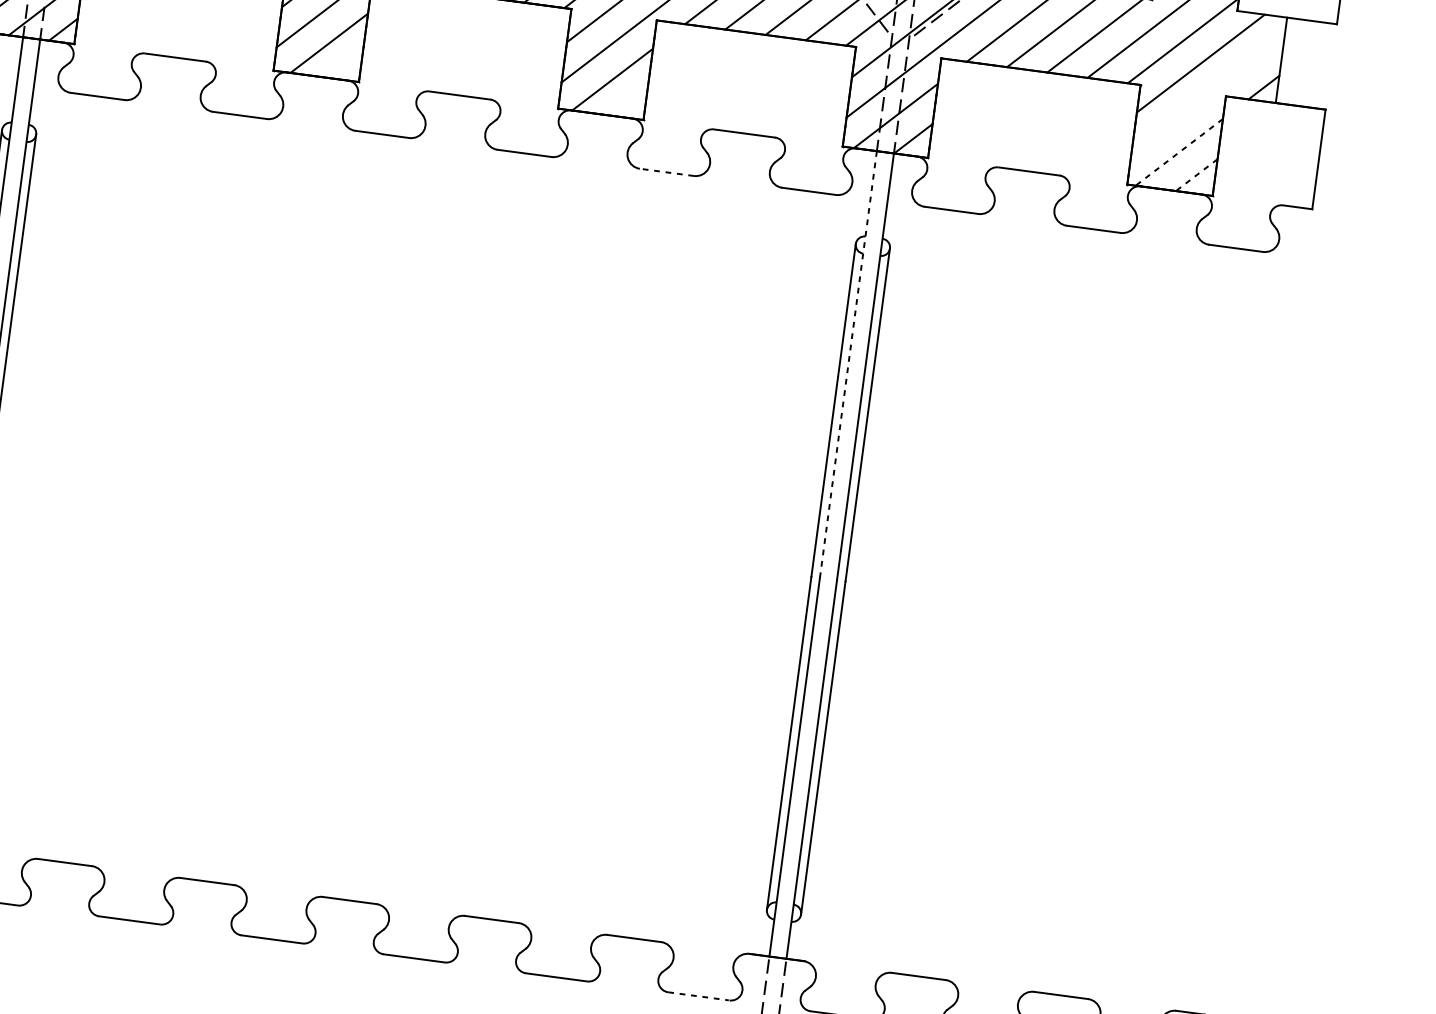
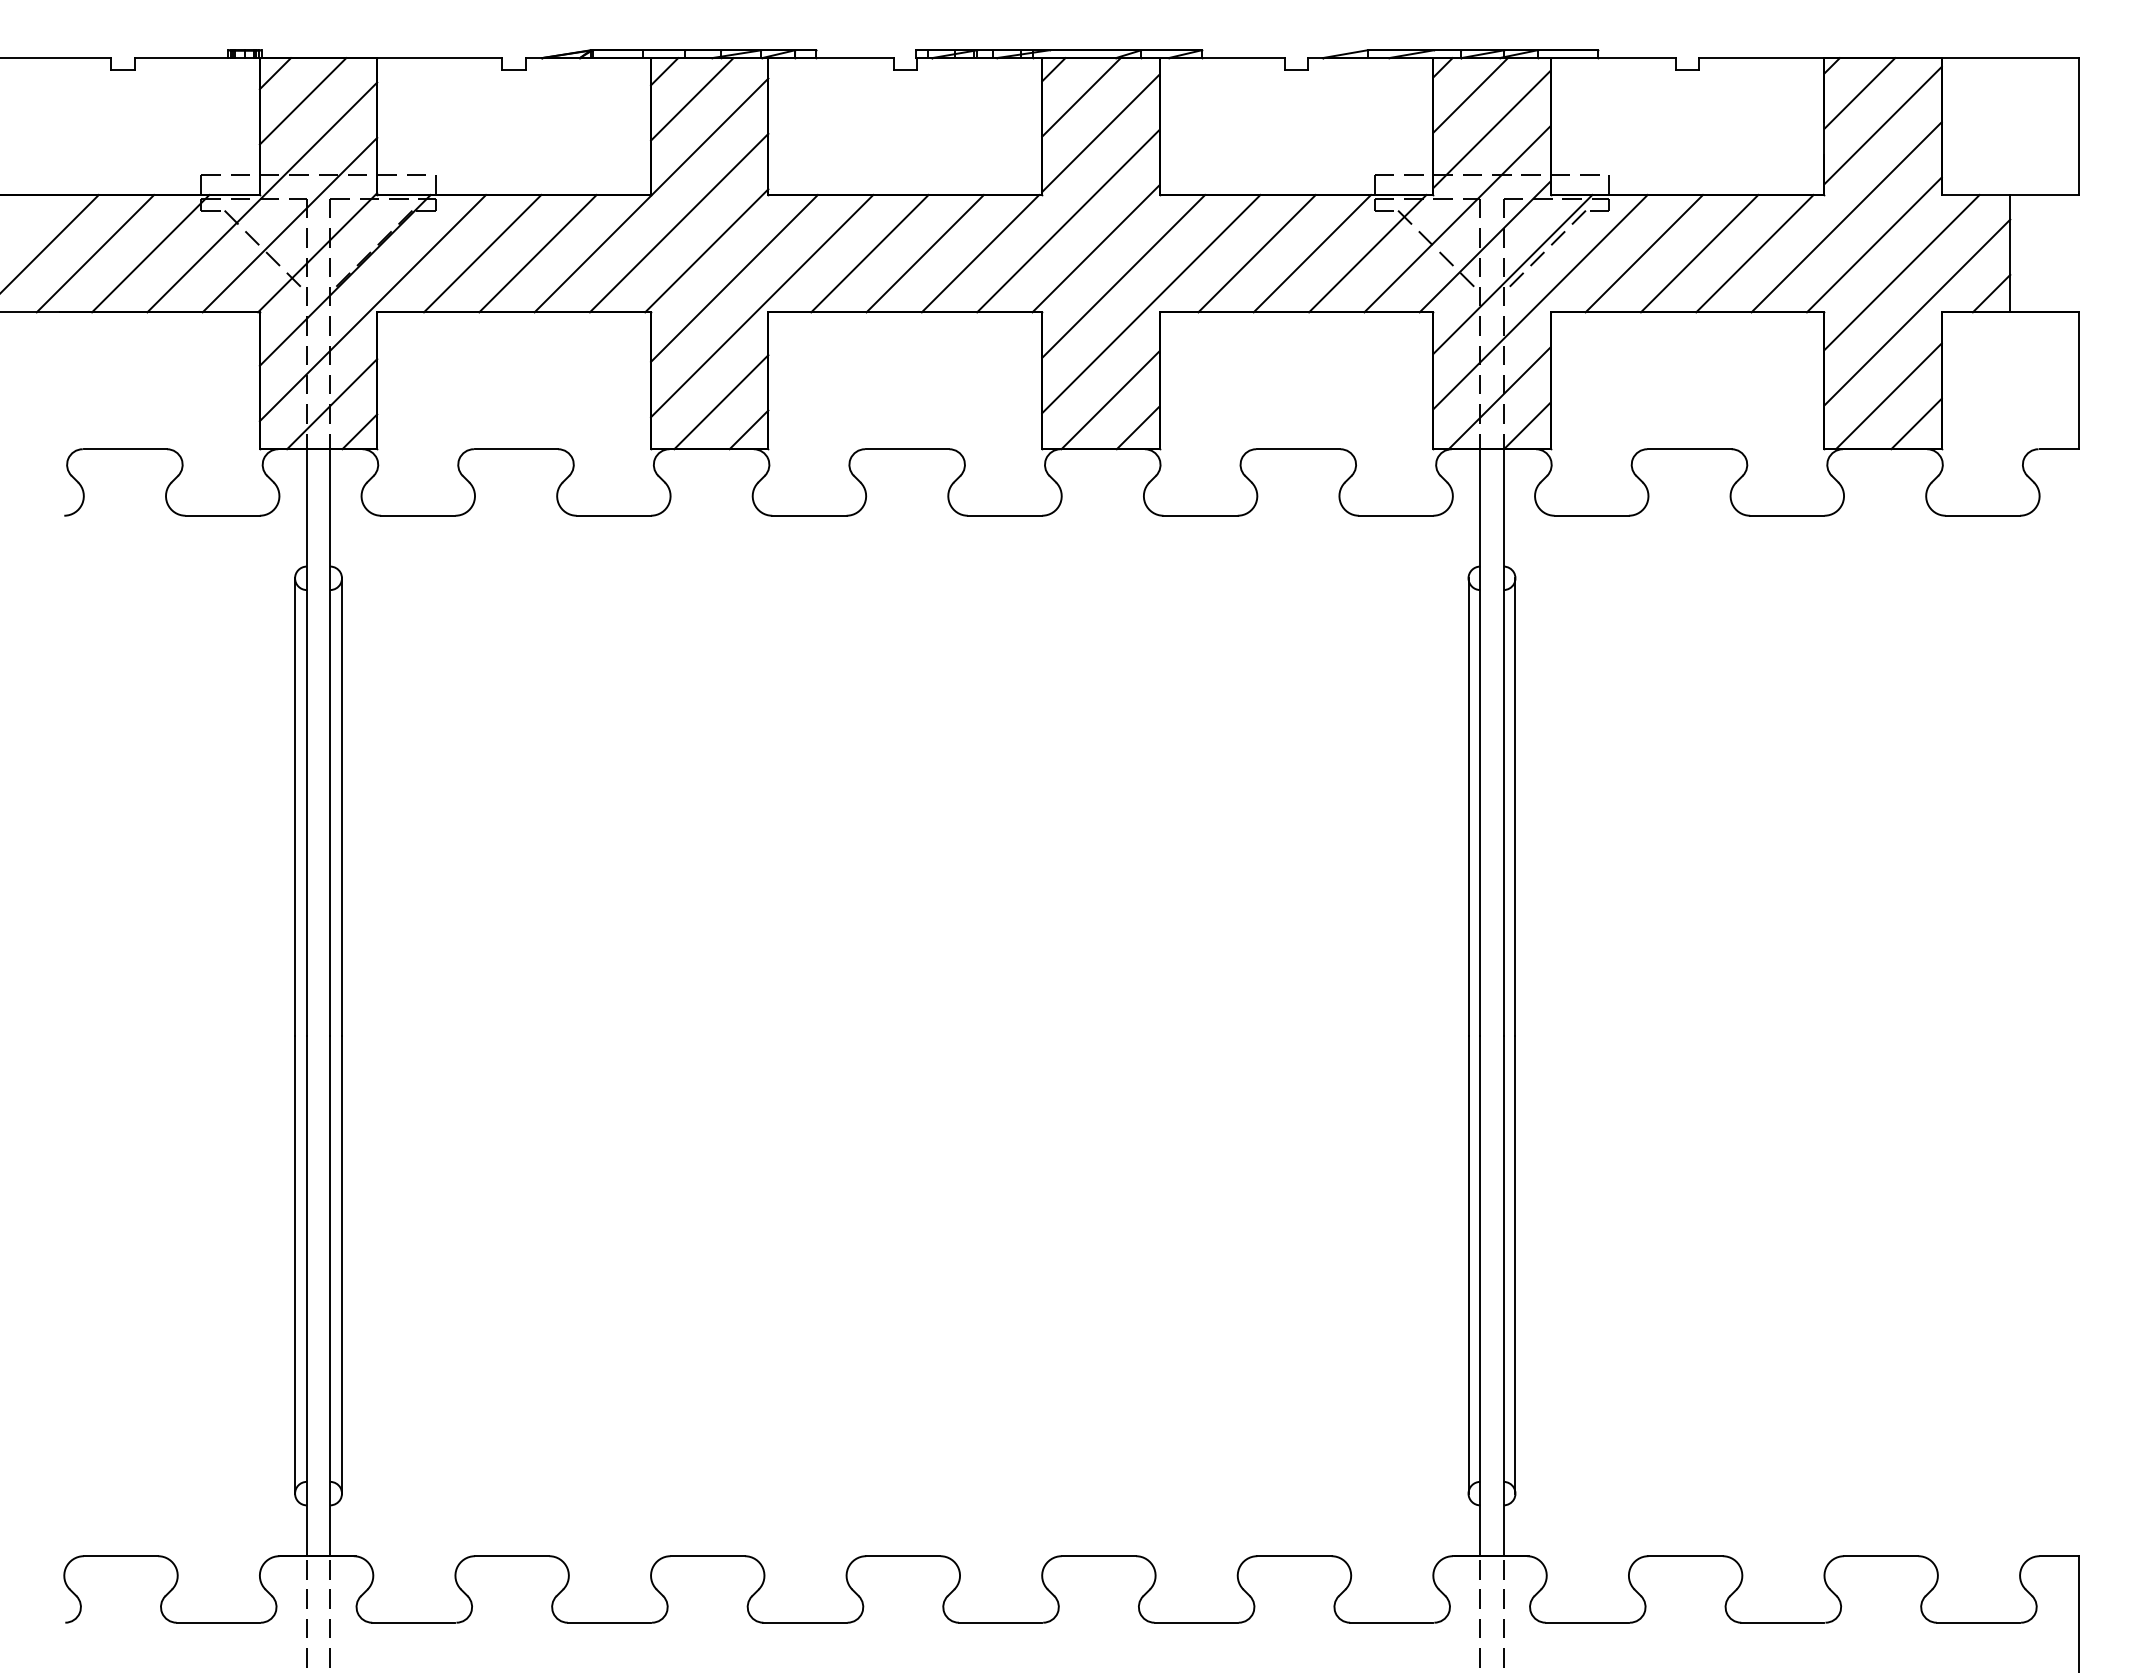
line: (346, 65) -> (748, 429), added
line: (1208, 94) -> (1917, 312), added
line: (629, 102) -> (1137, 427), added
line: (1179, 152) -> (1888, 396), dashed -> solid
line: (666, 172) -> (1200, 515), dashed -> solid
line: (1196, 174) -> (1916, 423), dashed -> solid
line: (848, 365) -> (1480, 743), dashed -> solid
line: (698, 996) -> (1391, 1622), dashed -> solid

